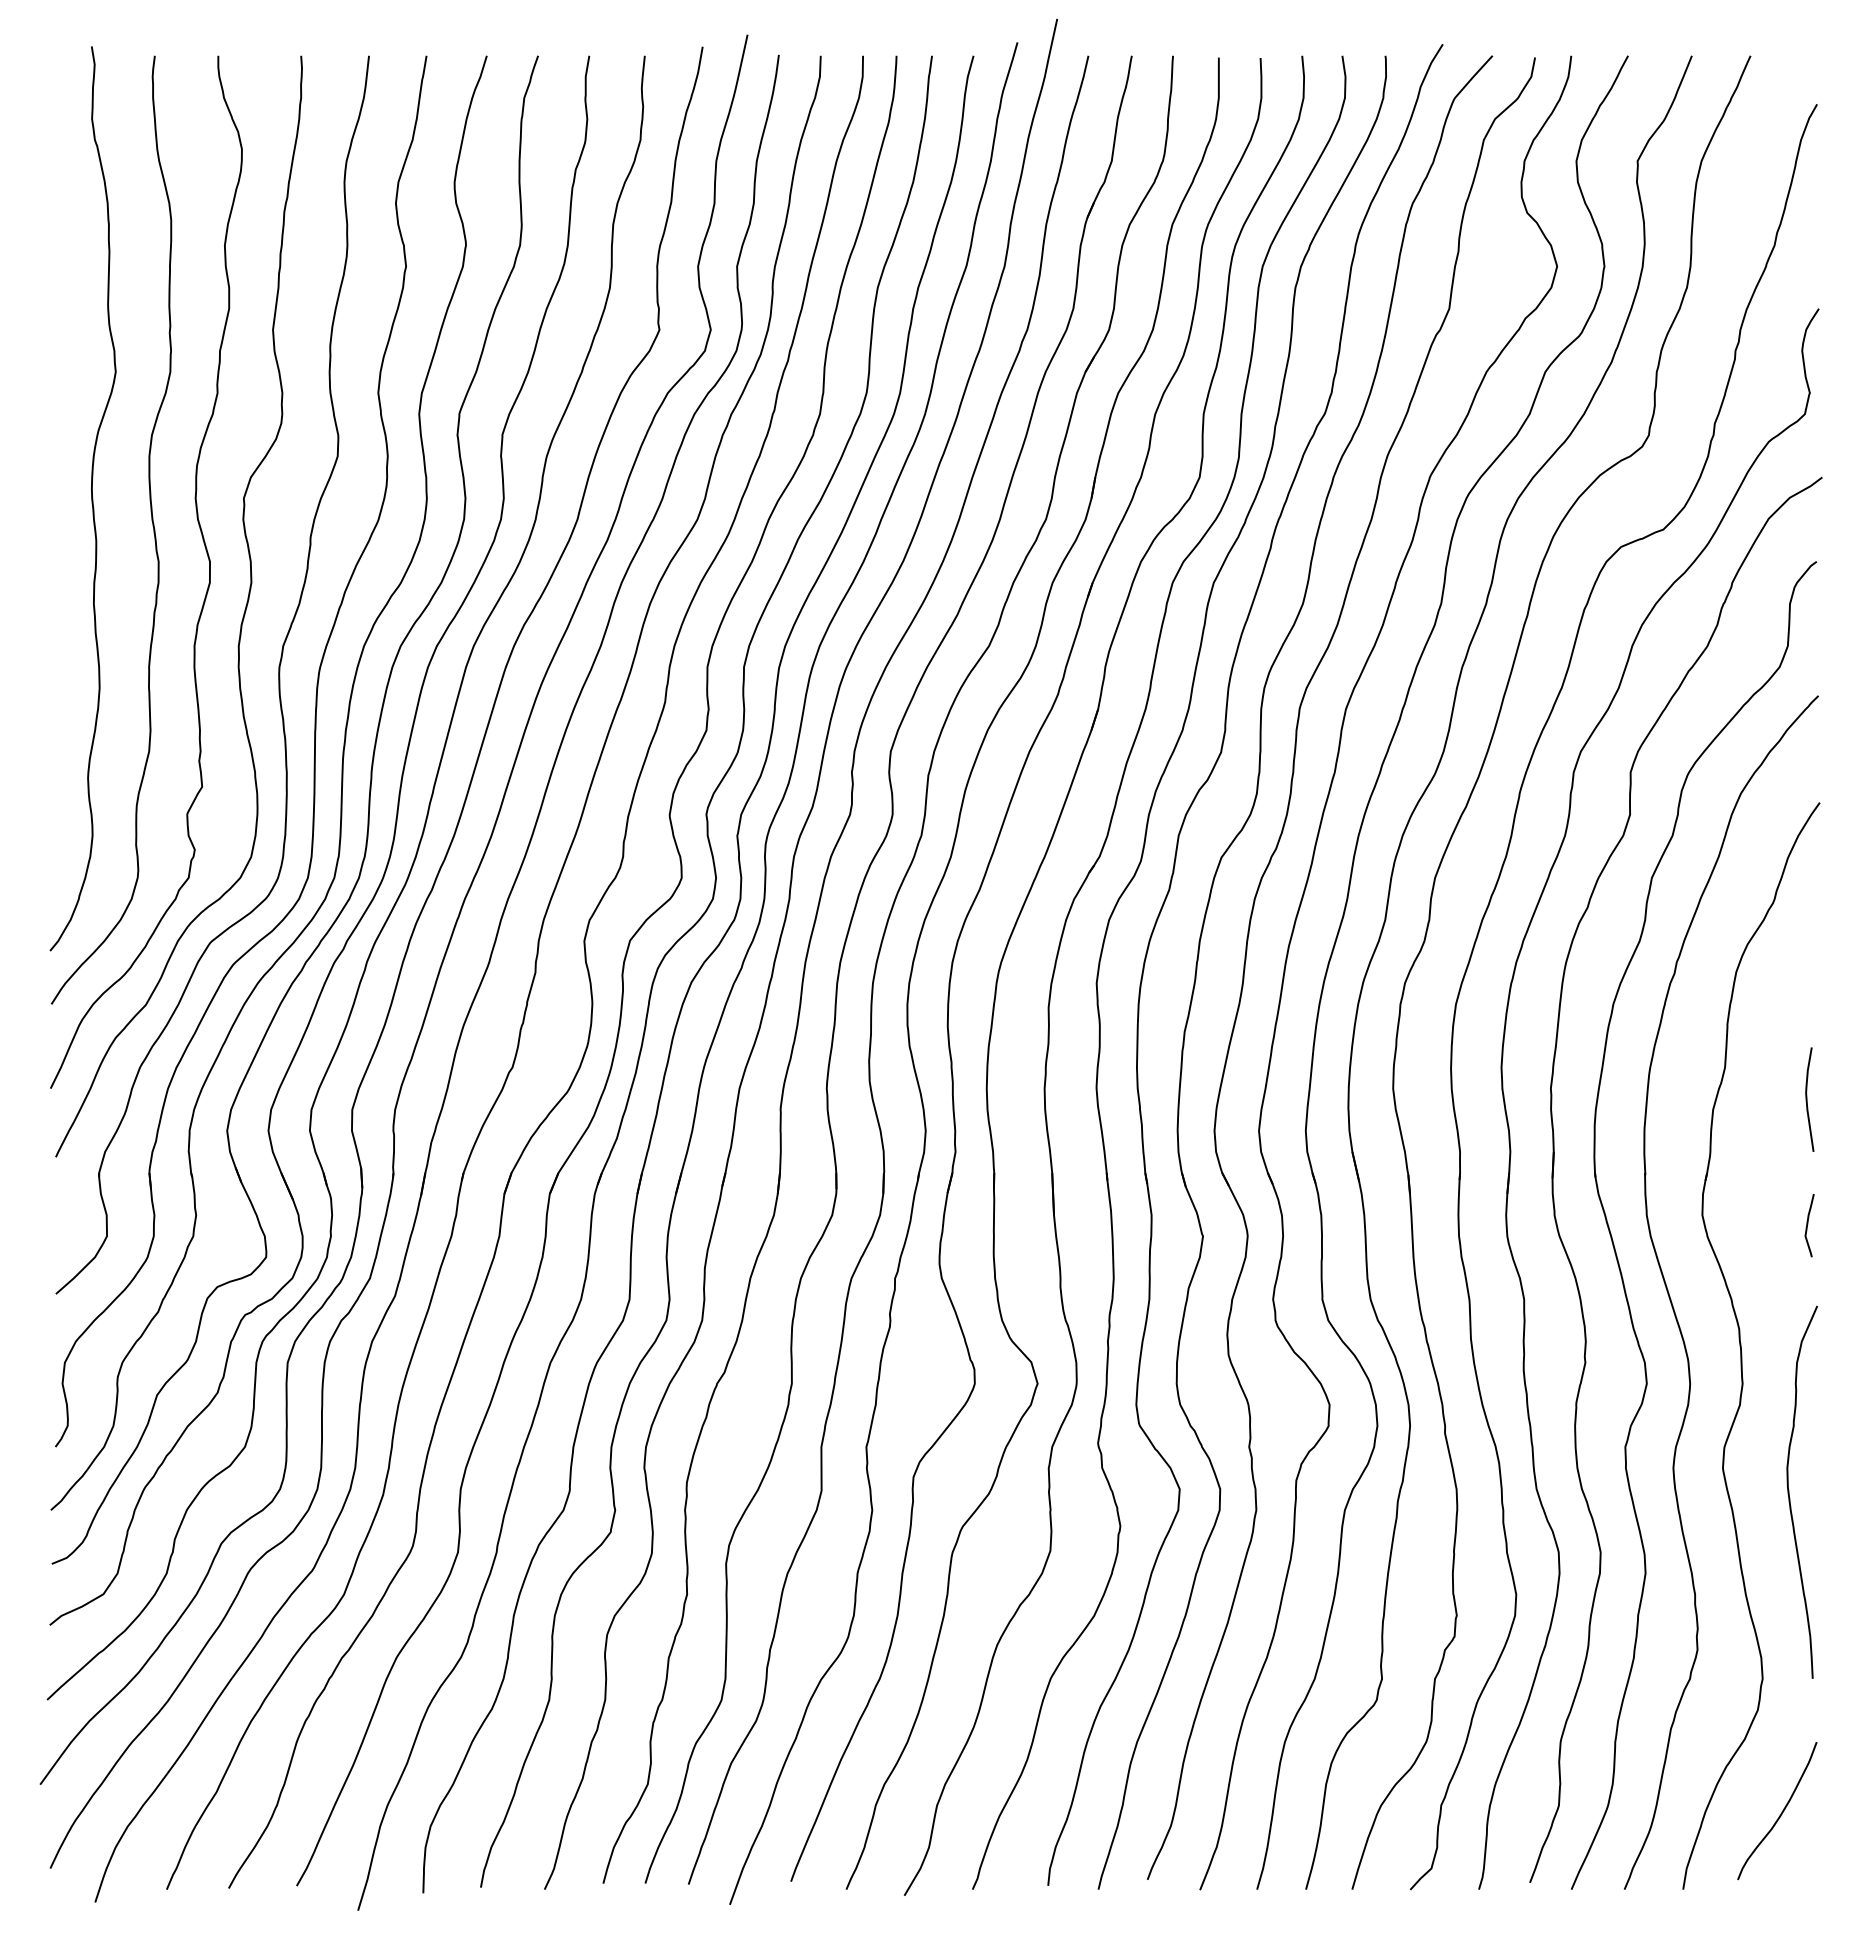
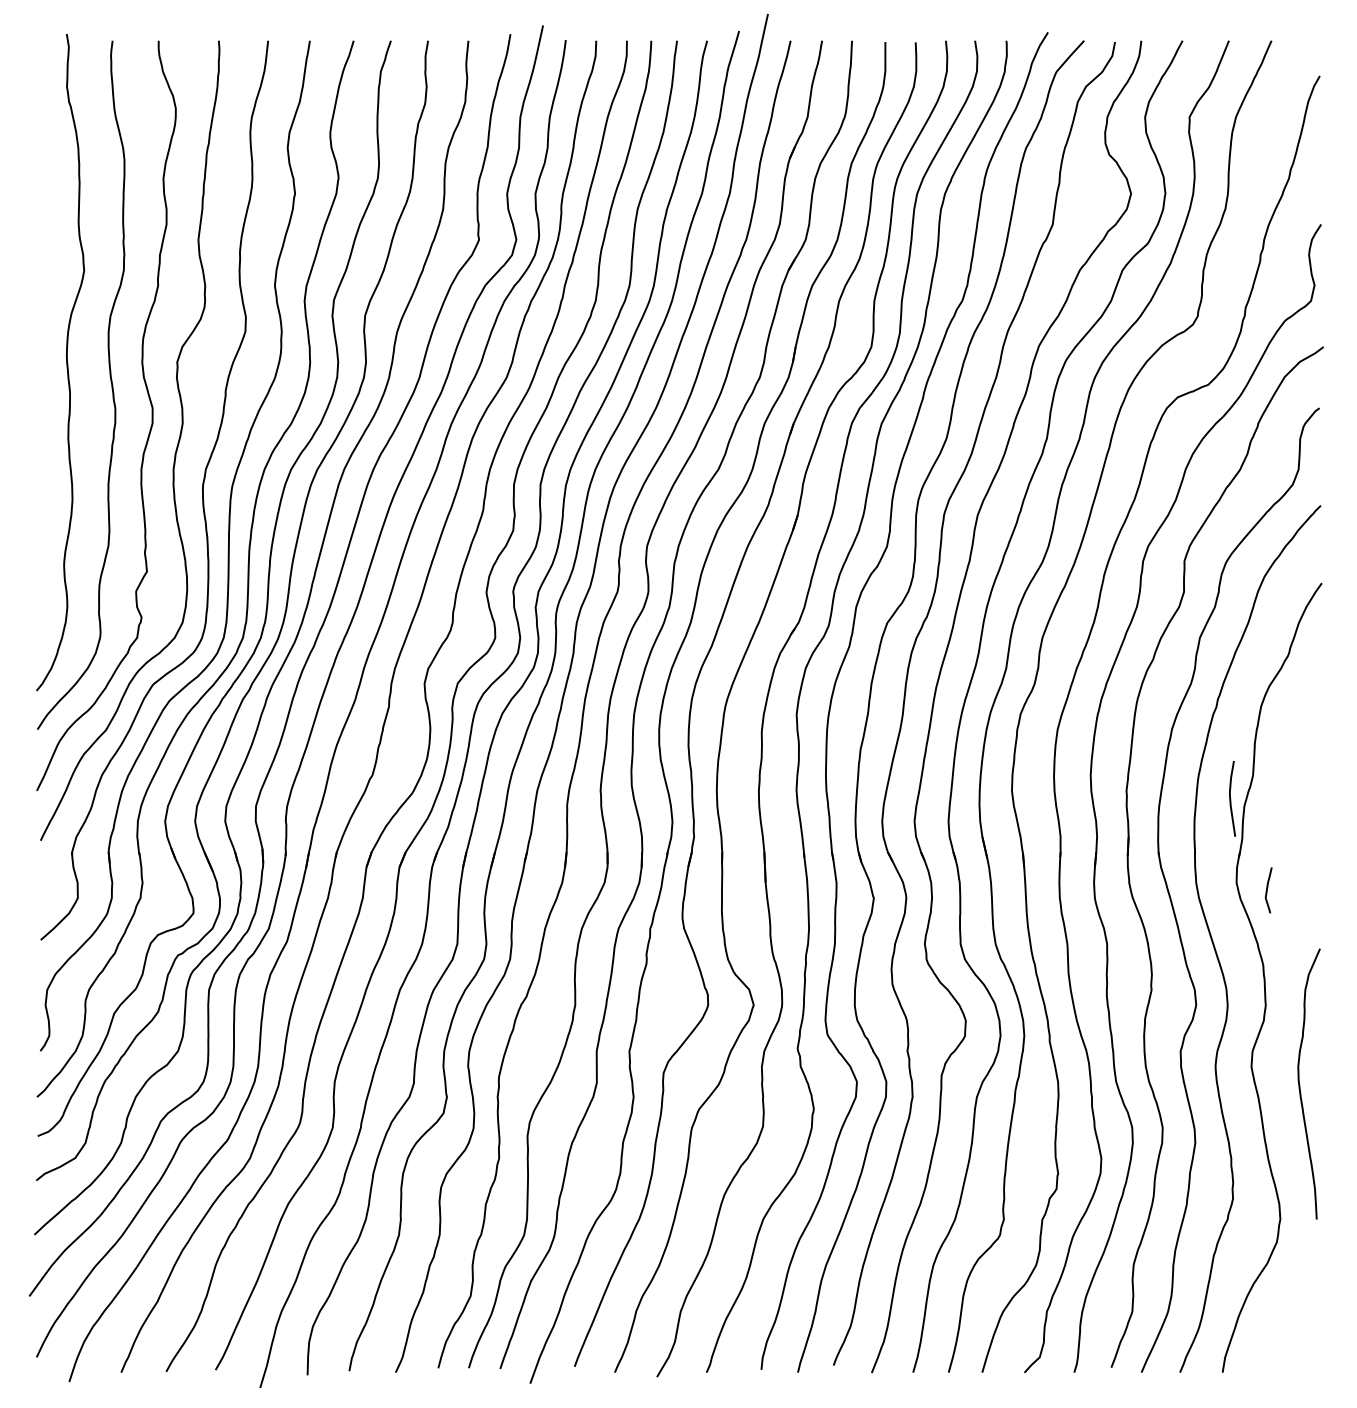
curve: (1807, 1099) -> (1230, 798), moved
curve: (1808, 1224) -> (1267, 889), moved
curve: (1780, 1813) -> (1293, 1317), removed

